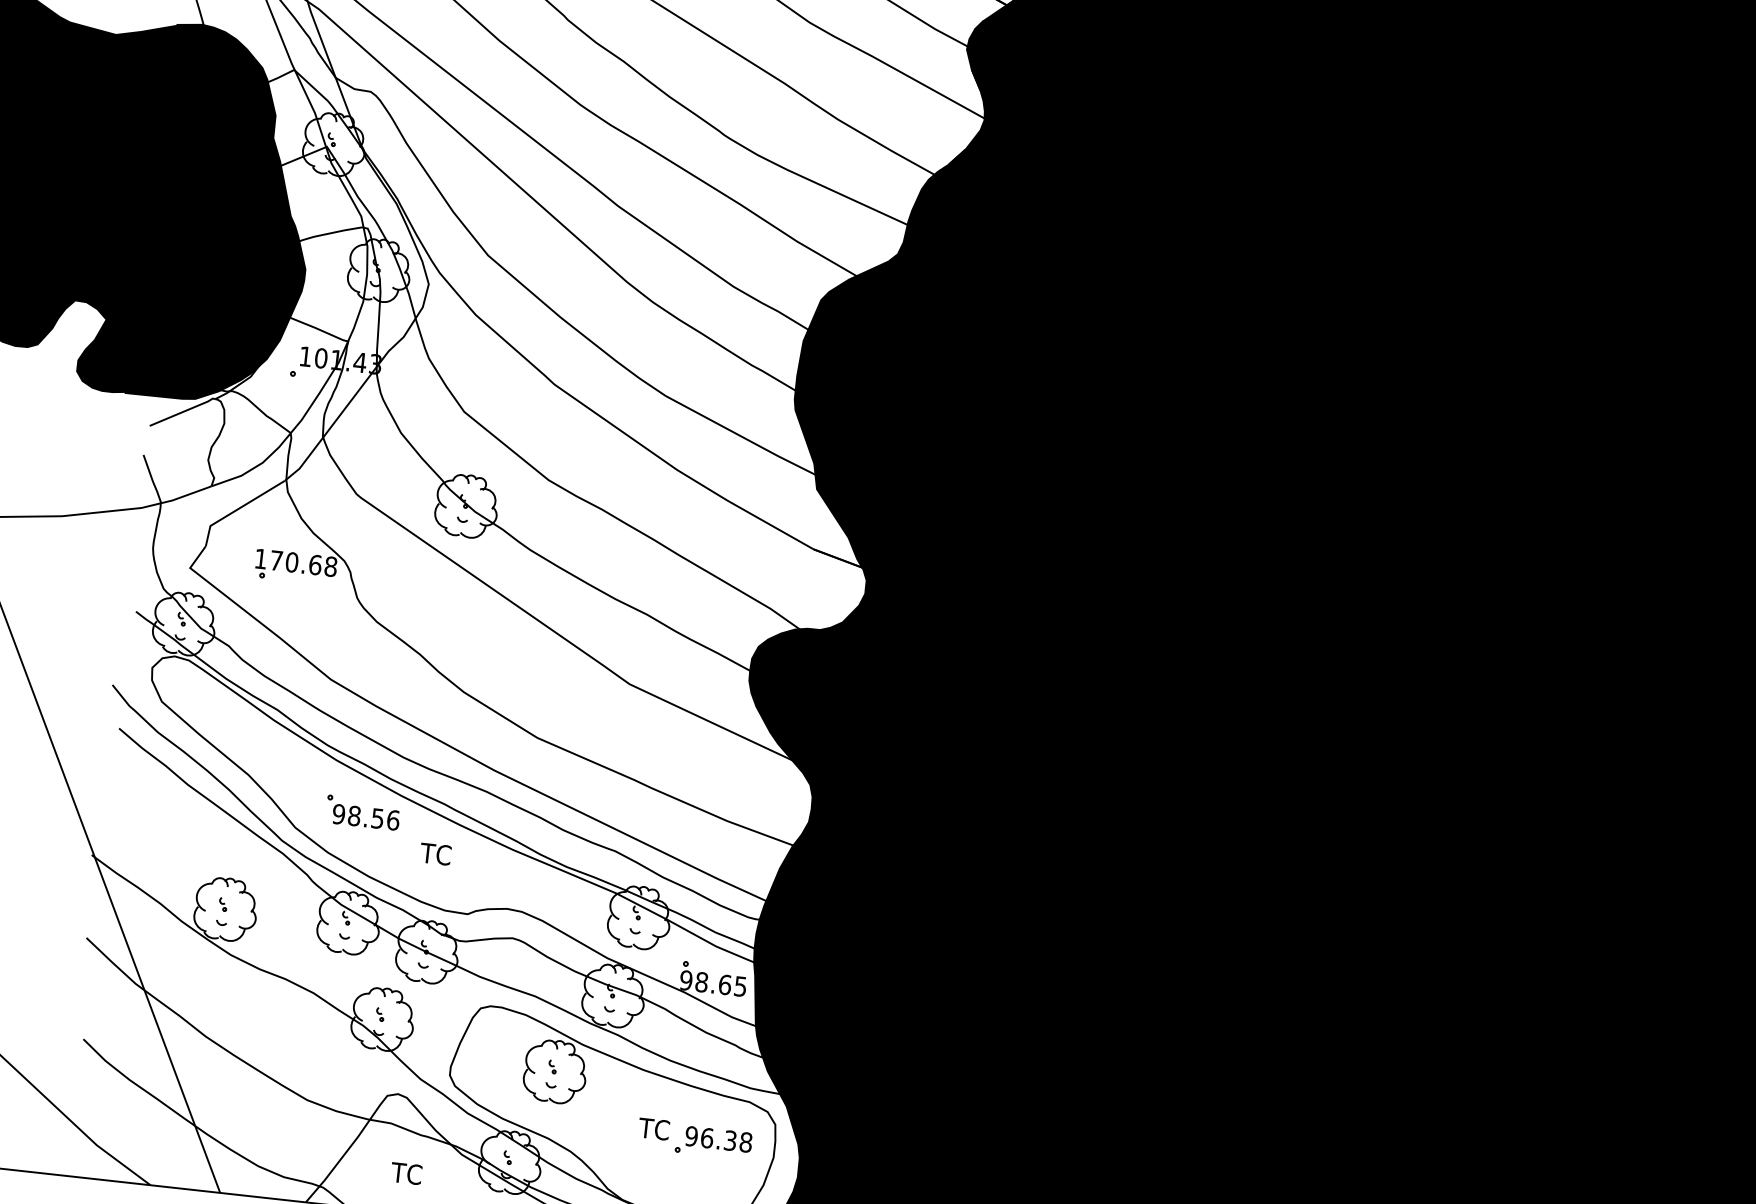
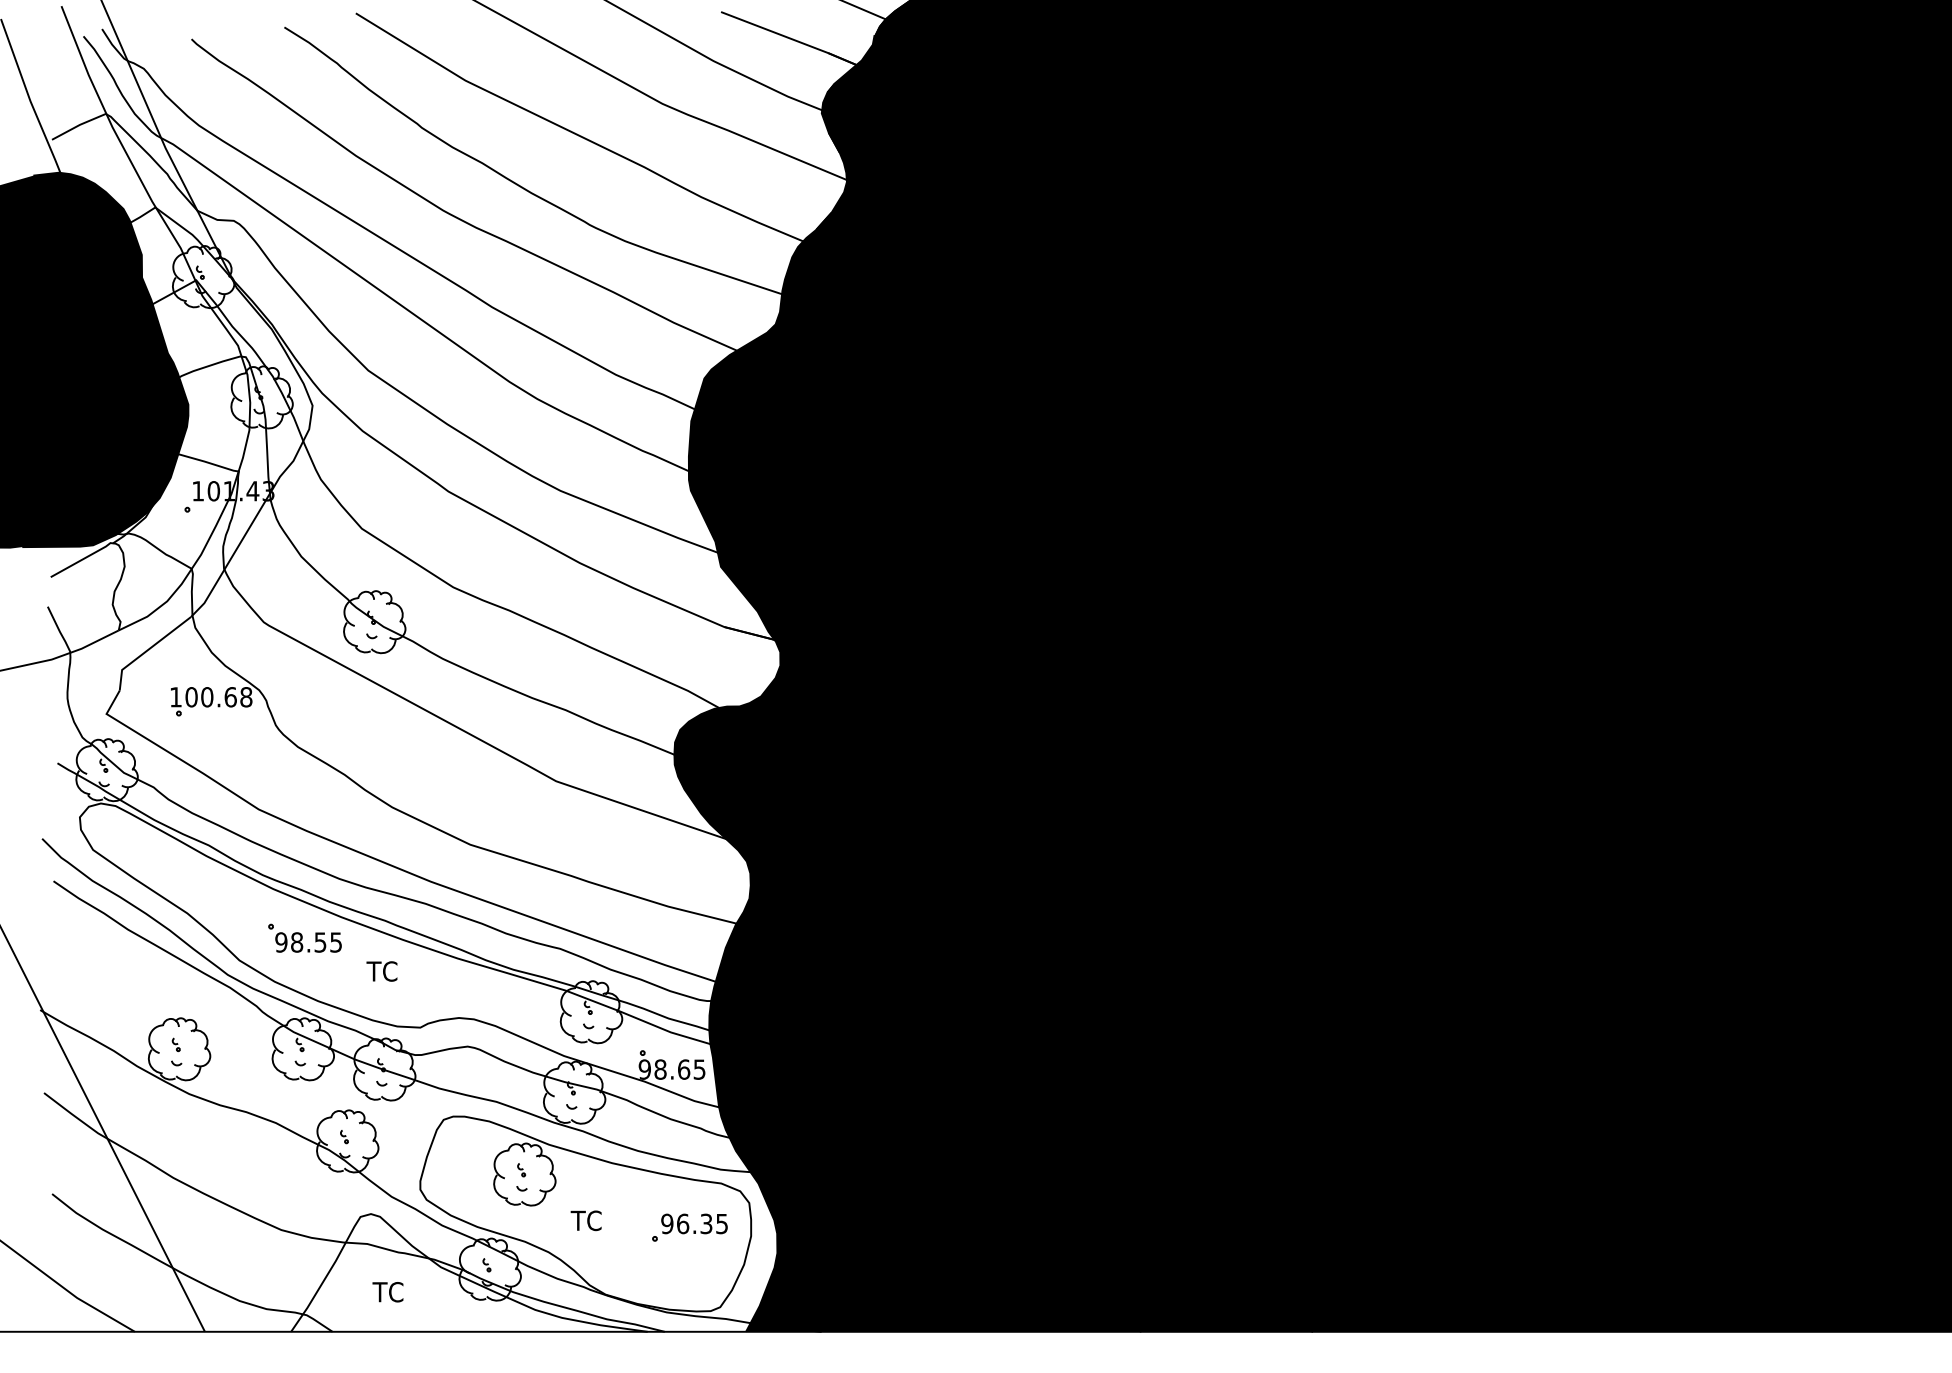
text: (276, 560) -> (191, 697), 170.68 -> 100.68
text: (393, 820) -> (336, 942), 98.56 -> 98.55
text: (653, 1128) -> (585, 1220), moved
text: (746, 1142) -> (722, 1223), 96.38 -> 96.35

